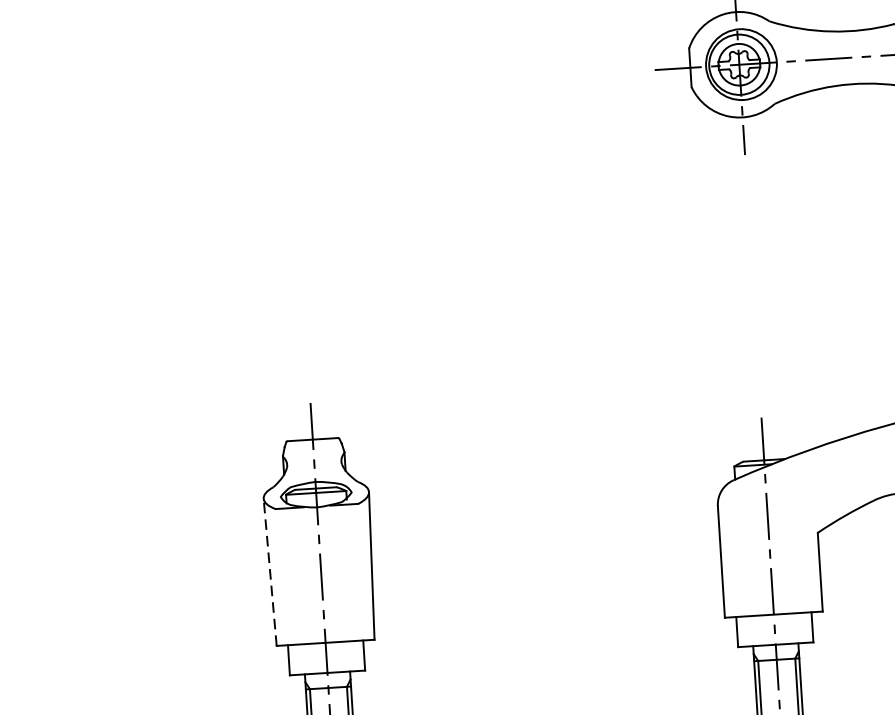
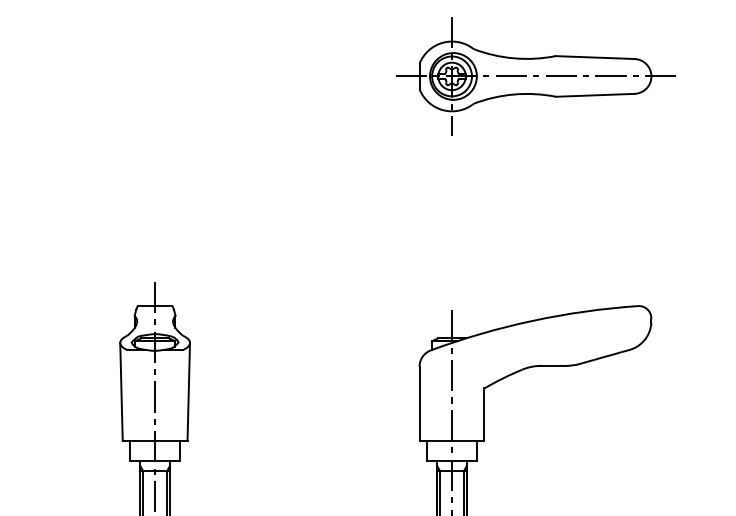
line: (270, 571) -> (121, 391), dashed -> solid

